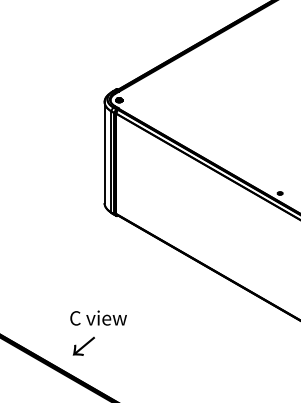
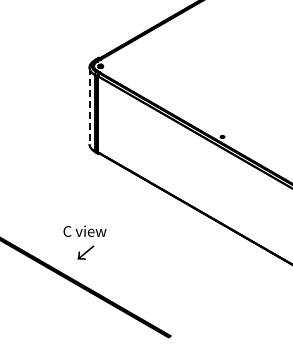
line: (104, 153) -> (89, 106), solid -> dashed
text: (83, 346) -> (85, 252), moved

